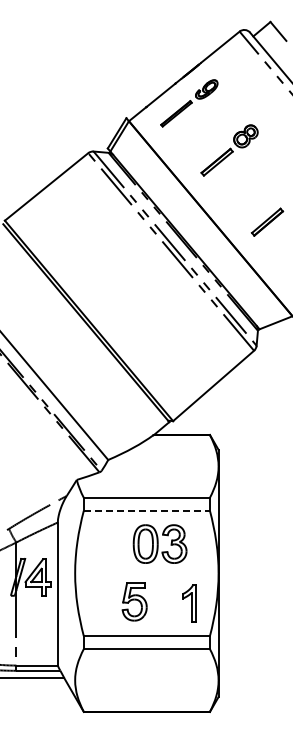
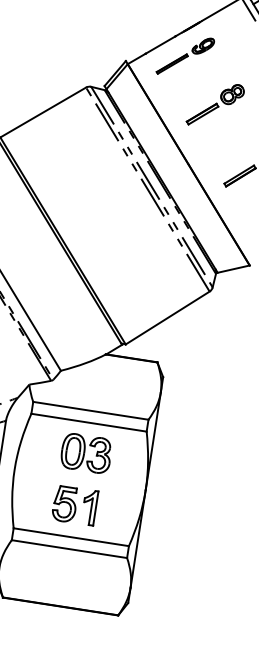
line: (147, 510) -> (89, 422), dashed -> solid
part: (159, 543) -> (85, 452), moved
part: (189, 603) -> (89, 507), moved

